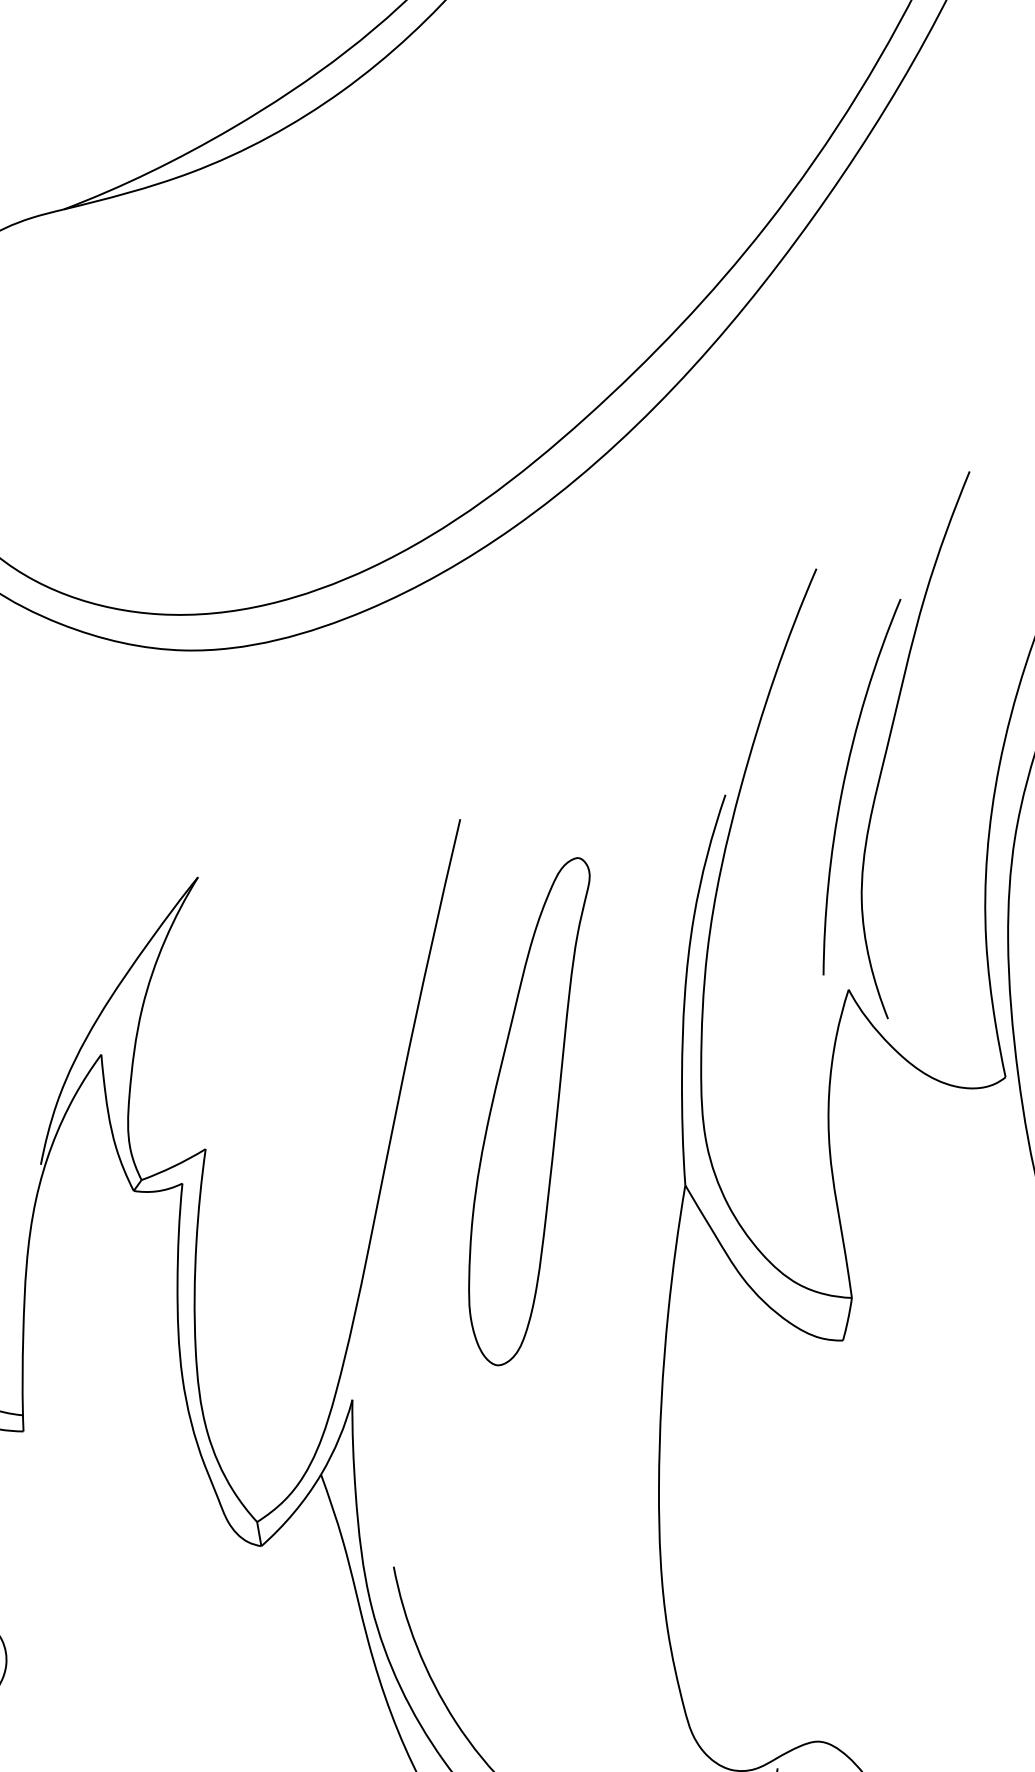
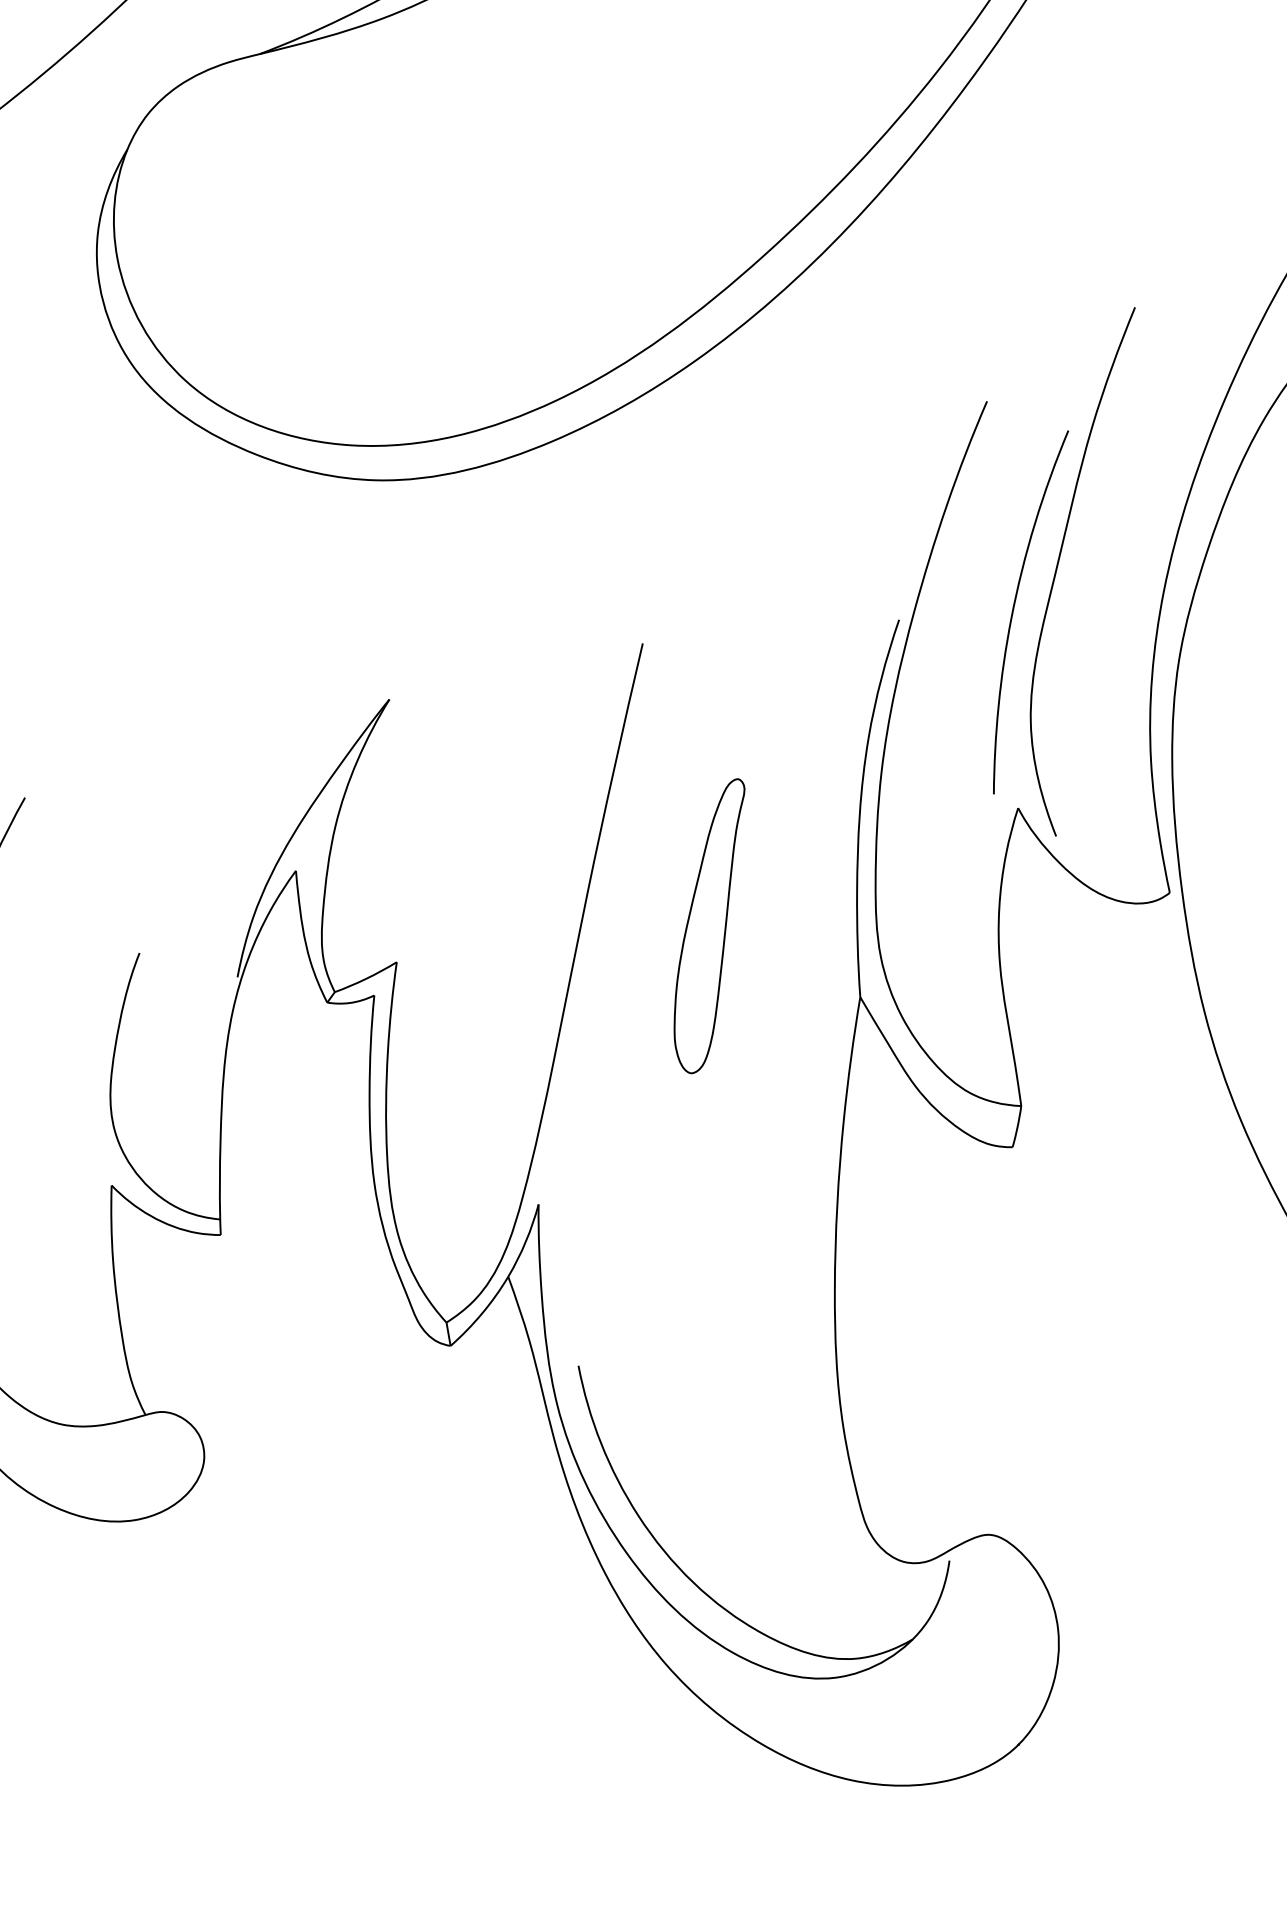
part: (529, 1112) -> (709, 926), size x0.6

